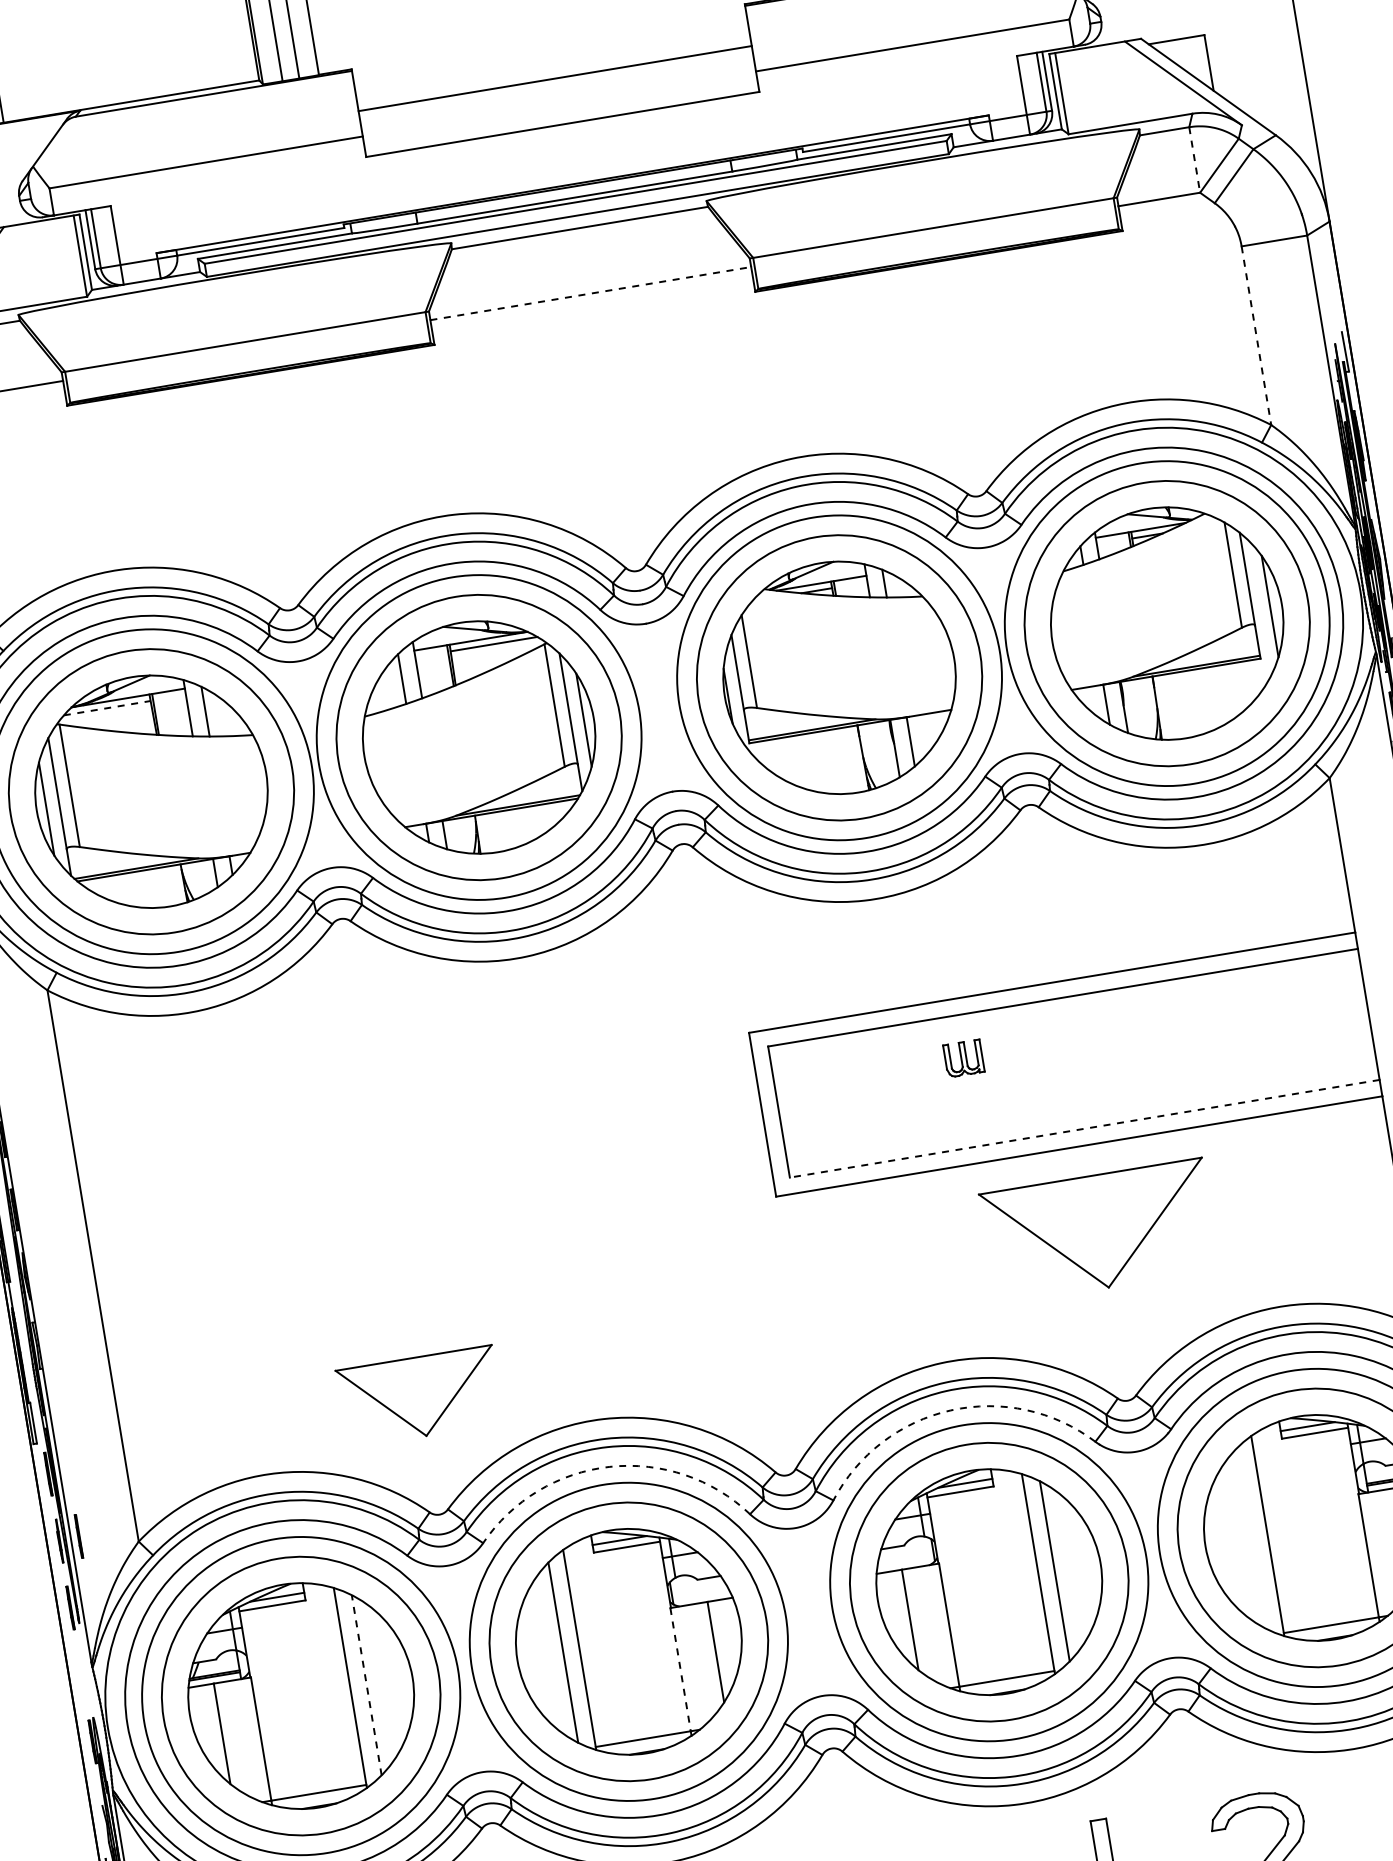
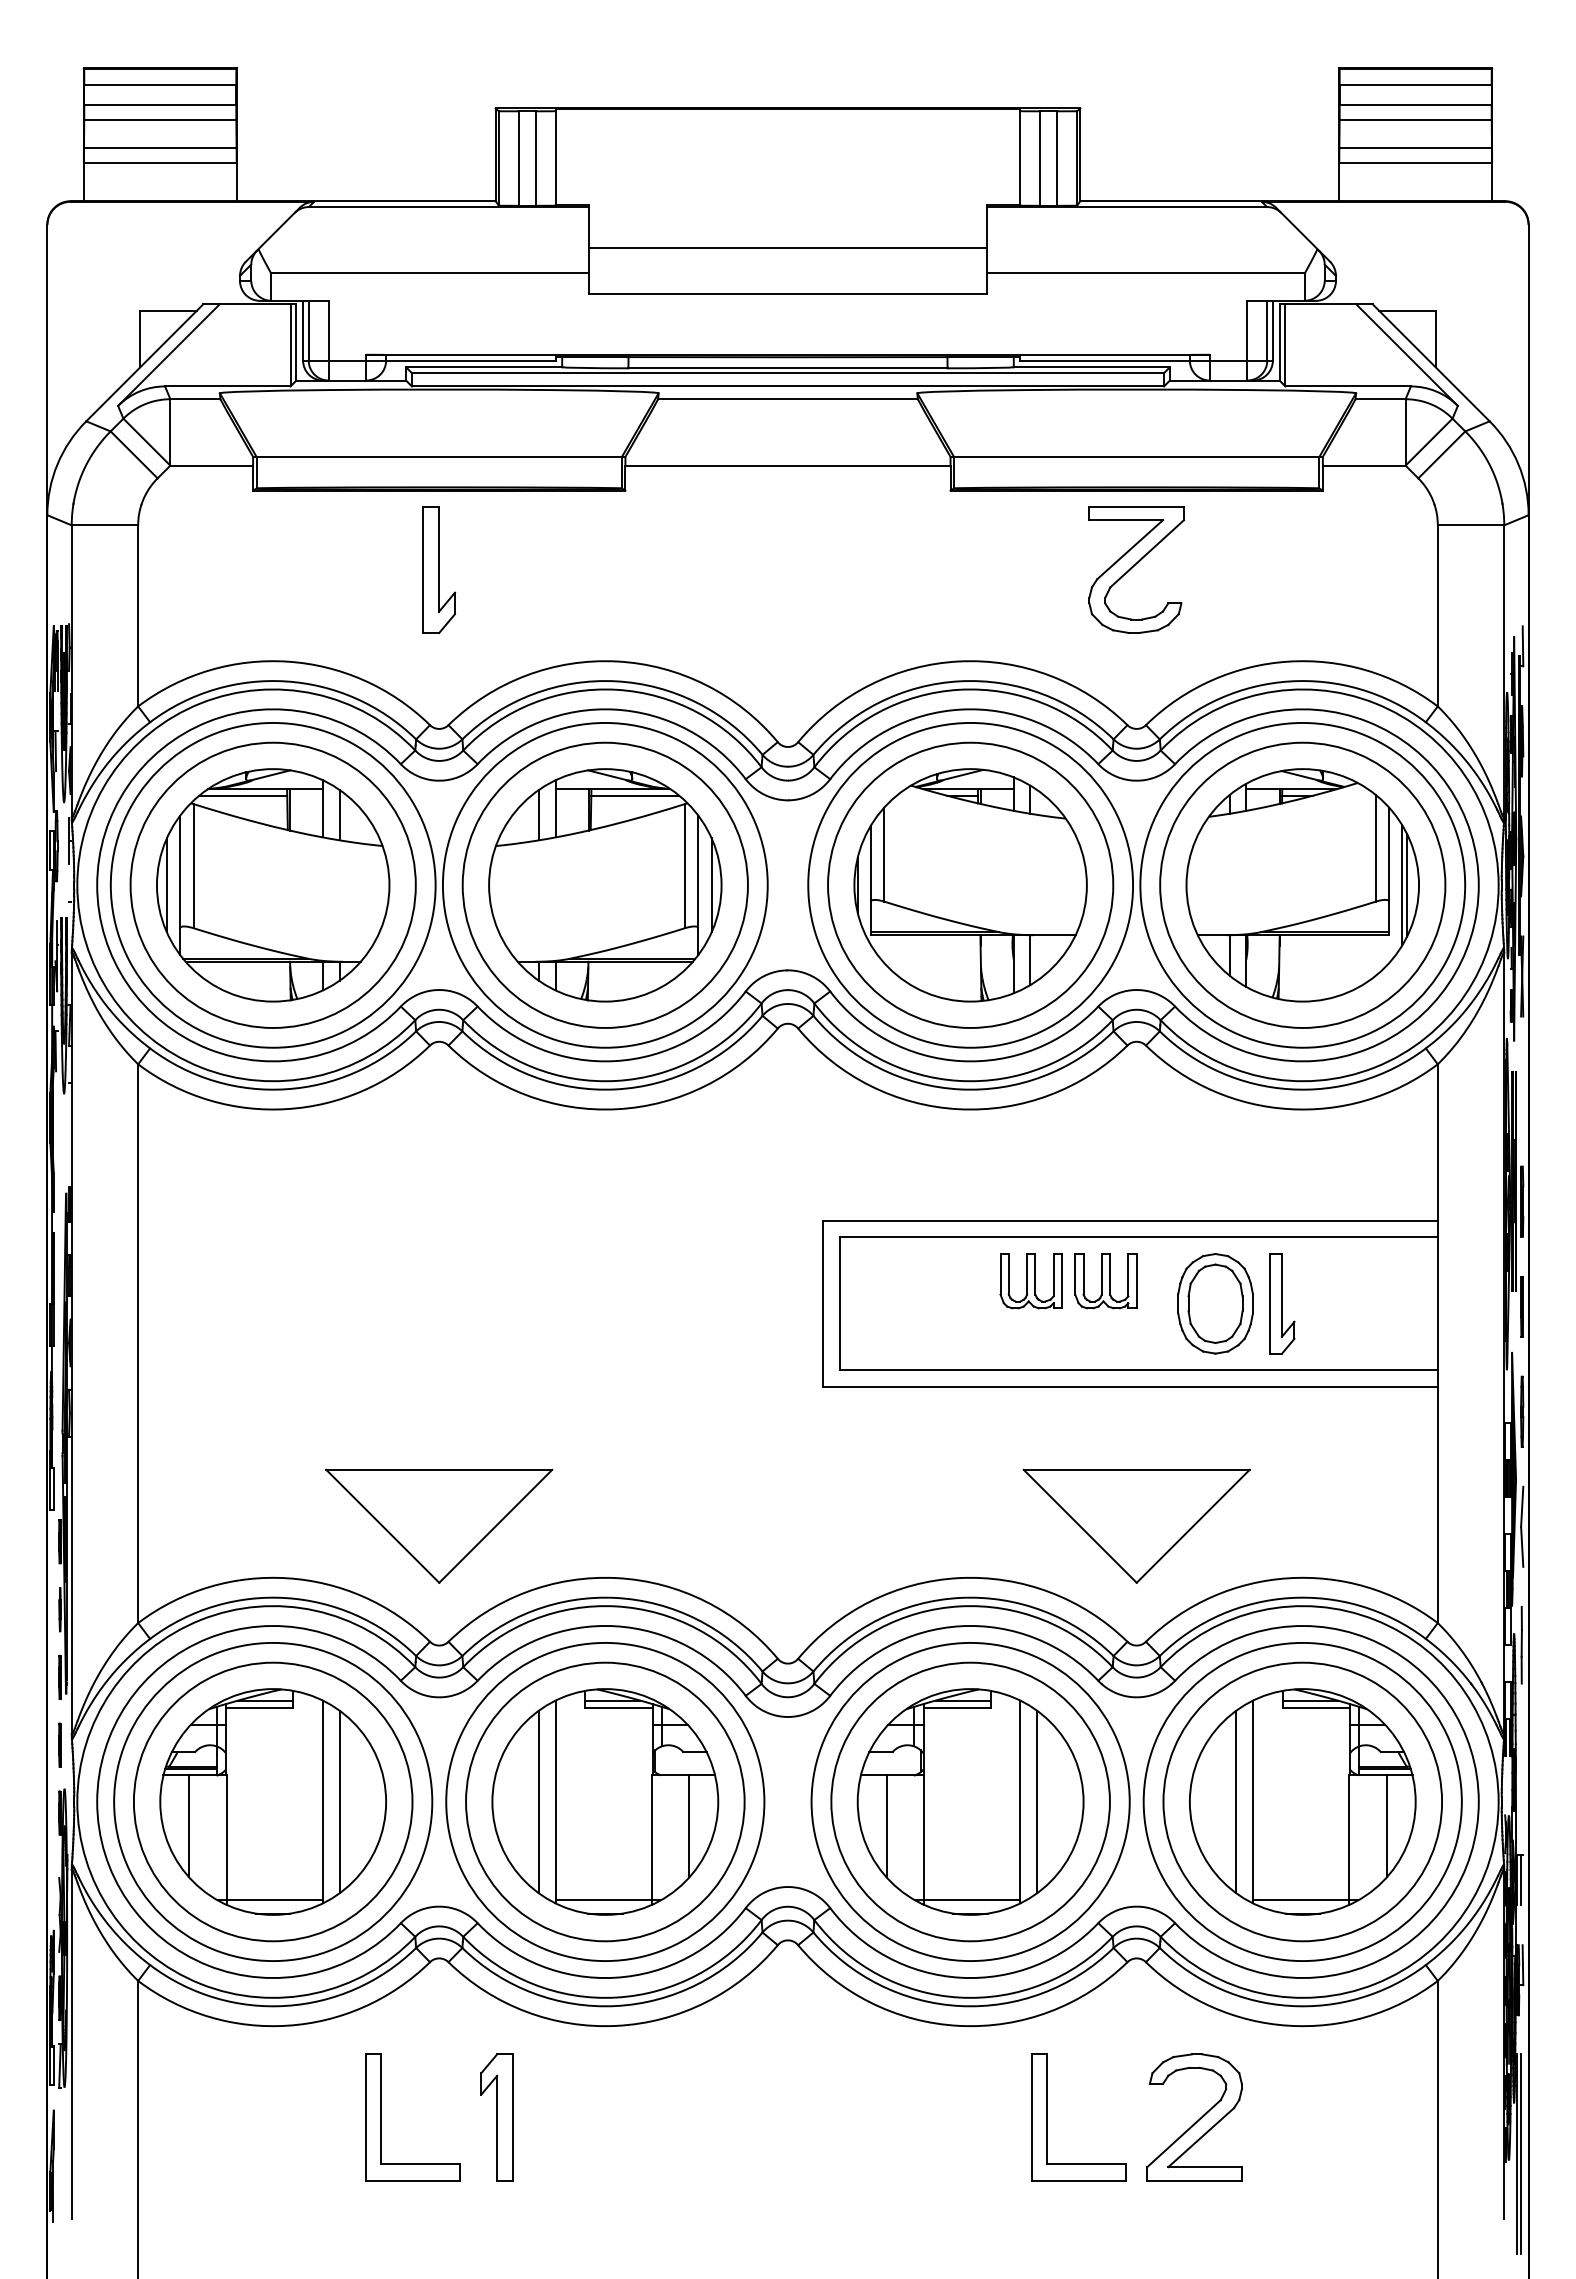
line: (1194, 160) -> (1405, 432), dashed -> solid
line: (591, 293) -> (788, 465), dashed -> solid
line: (1256, 335) -> (1437, 615), dashed -> solid
part: (951, 339) -> (1136, 569), added
part: (263, 452) -> (439, 569), added
line: (1265, 607) -> (1402, 885), added
line: (107, 707) -> (243, 795), dashed -> solid
part: (1215, 1039) -> (1282, 1303), added
part: (1037, 1046) -> (1105, 1281), added
part: (1149, 1050) -> (1215, 1303), added
part: (963, 1058) -> (1030, 1281), size x1.67
line: (1084, 1129) -> (1138, 1370), dashed -> solid
part: (1099, 1231) -> (1136, 1525), moved
part: (420, 1396) -> (439, 1525), size x1.43
arc: (950, 1410) -> (960, 1626), dashed -> solid
arc: (610, 1467) -> (615, 1626), dashed -> solid
line: (78, 1535) -> (59, 1744), moved
line: (1251, 1538) -> (1236, 1801), added
line: (680, 1670) -> (651, 1838), dashed -> solid
line: (366, 1684) -> (339, 1801), dashed -> solid

